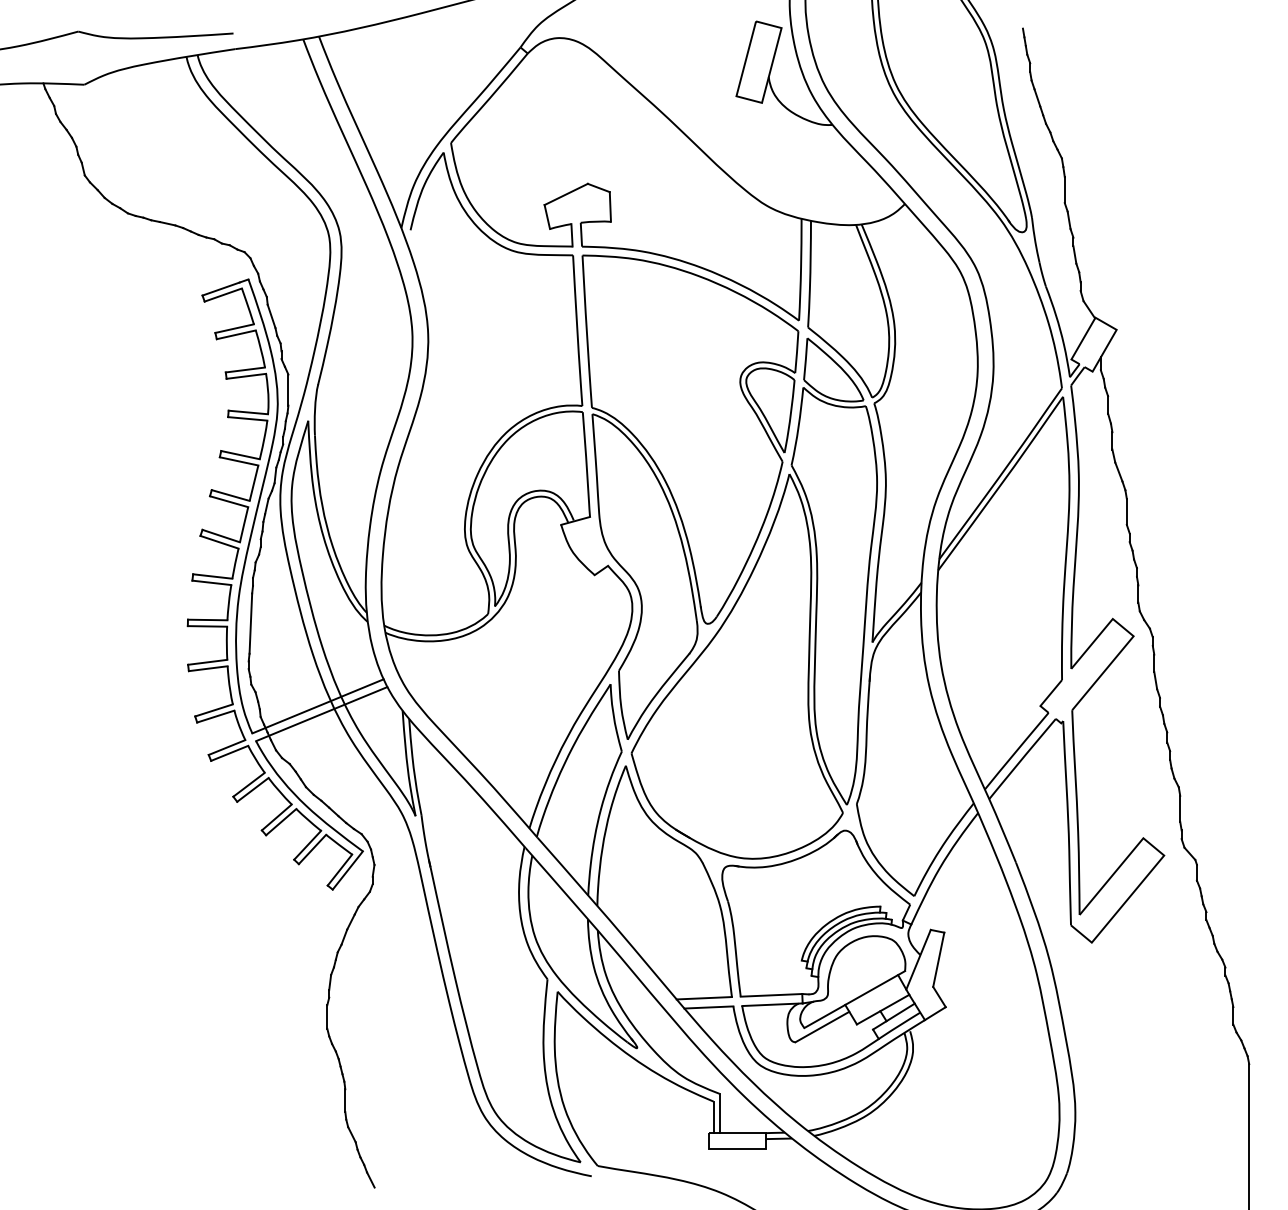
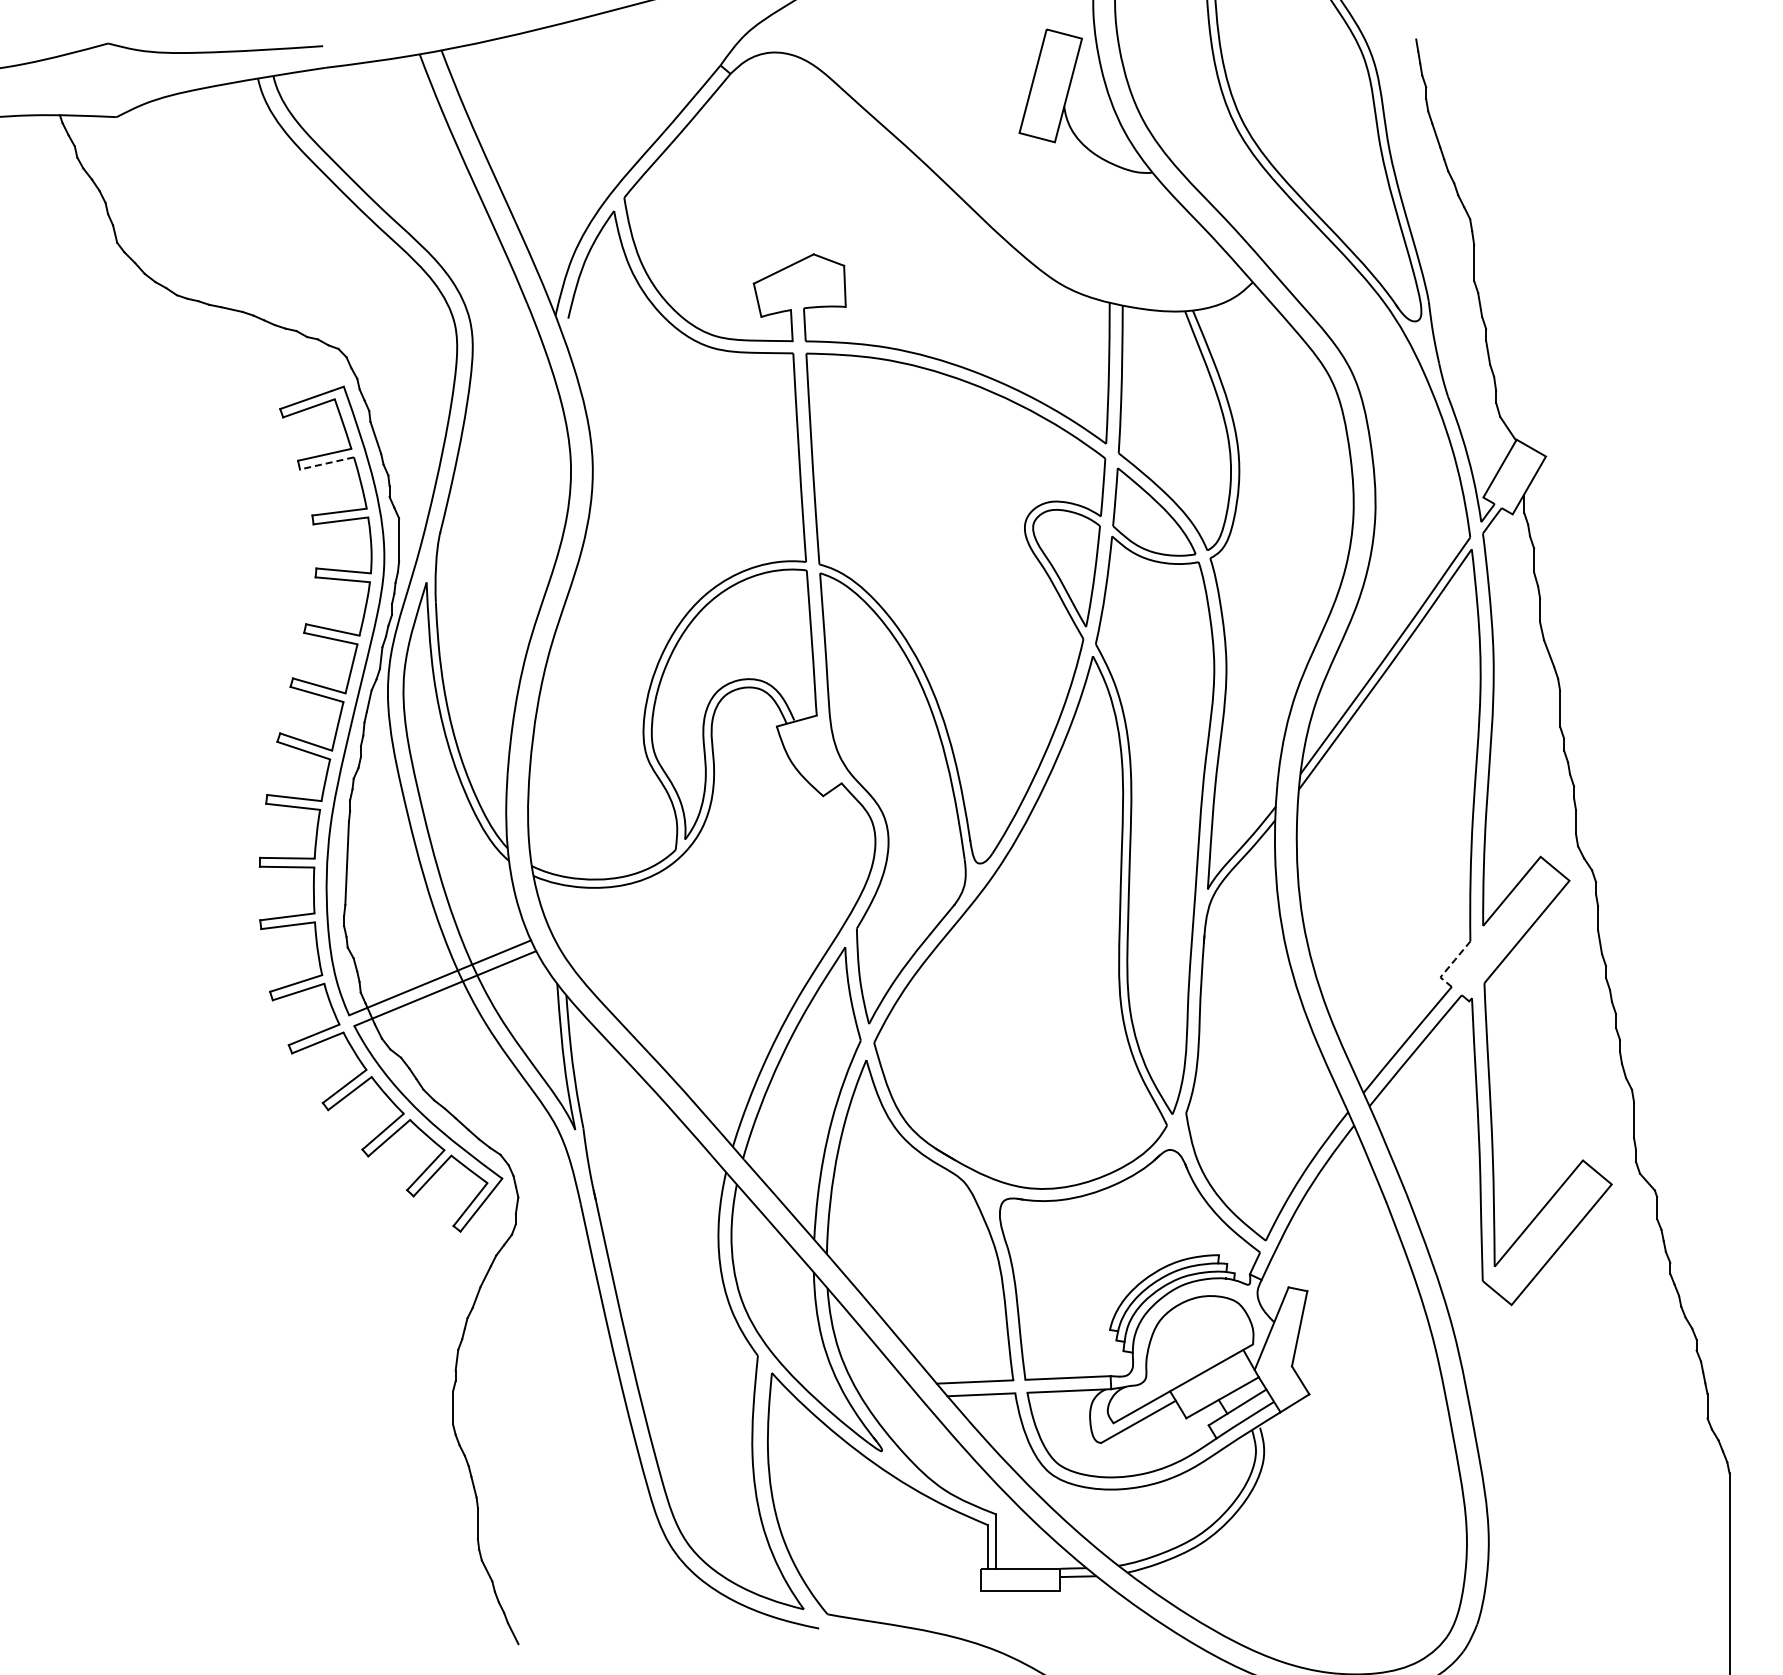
line: (235, 334) -> (326, 463), solid -> dashed
line: (1047, 697) -> (1450, 965), solid -> dashed

